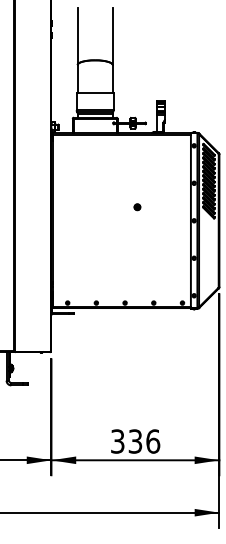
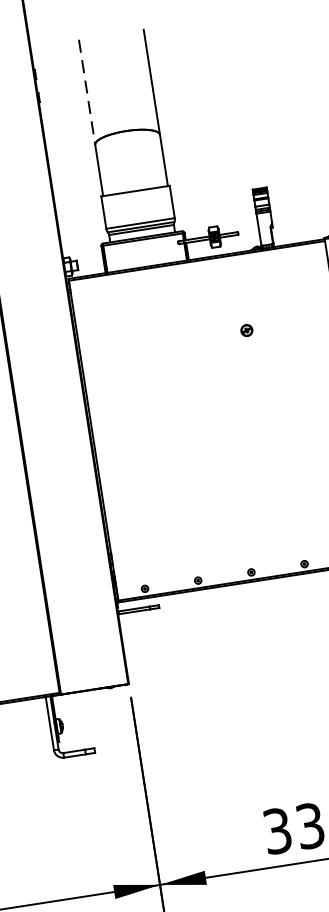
line: (77, 37) -> (86, 93), solid -> dashed
part: (137, 207) -> (247, 330), moved

